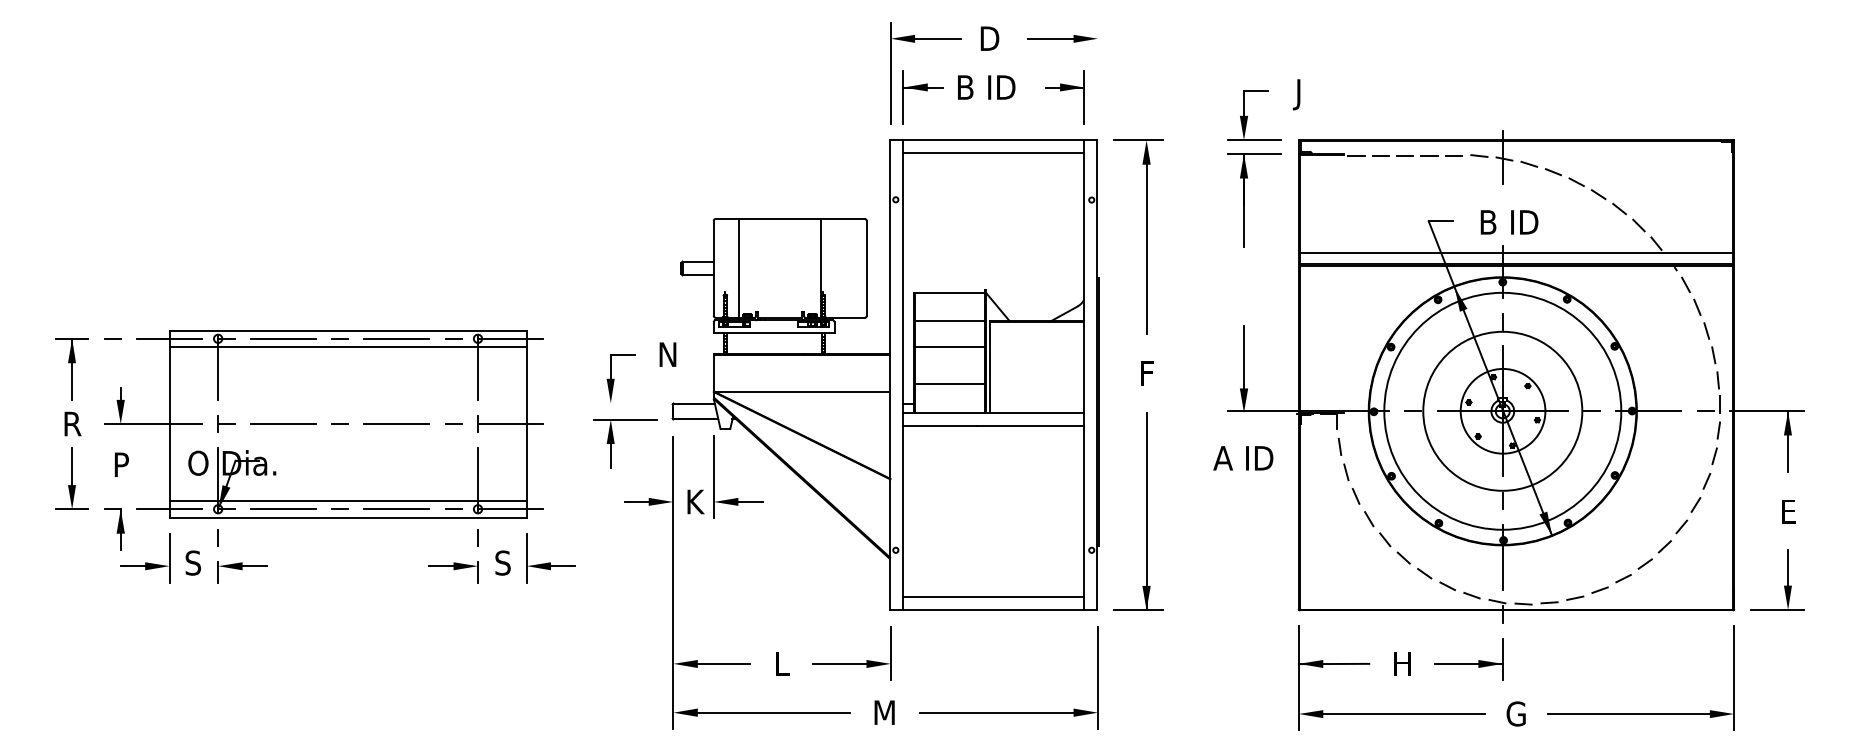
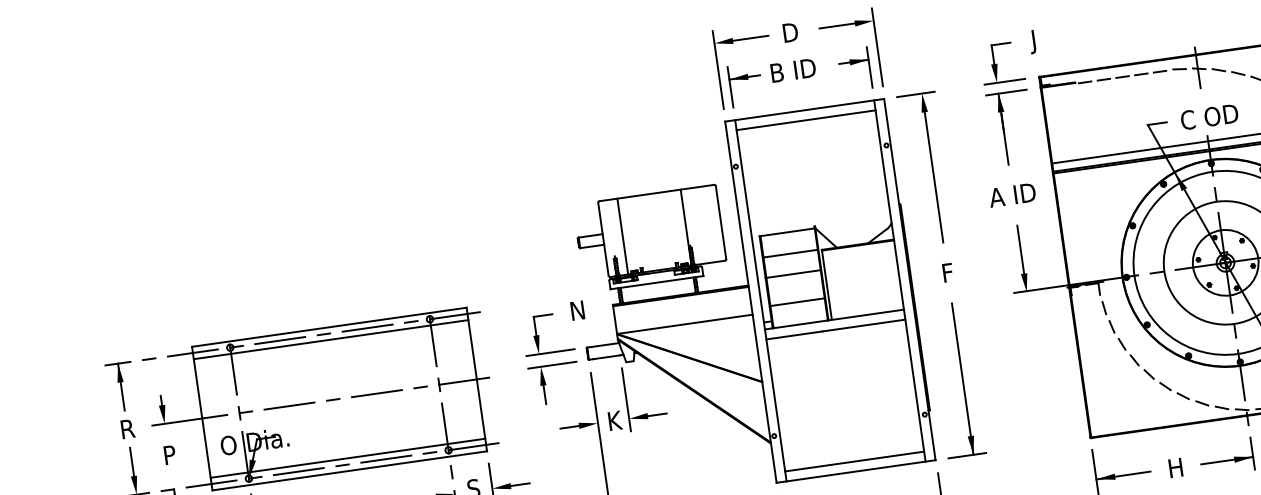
line: (1097, 72) -> (876, 46), added
text: (1508, 221) -> (1209, 116), B ID -> C OD
line: (625, 403) -> (550, 352), added
text: (1243, 458) -> (1012, 195), moved

